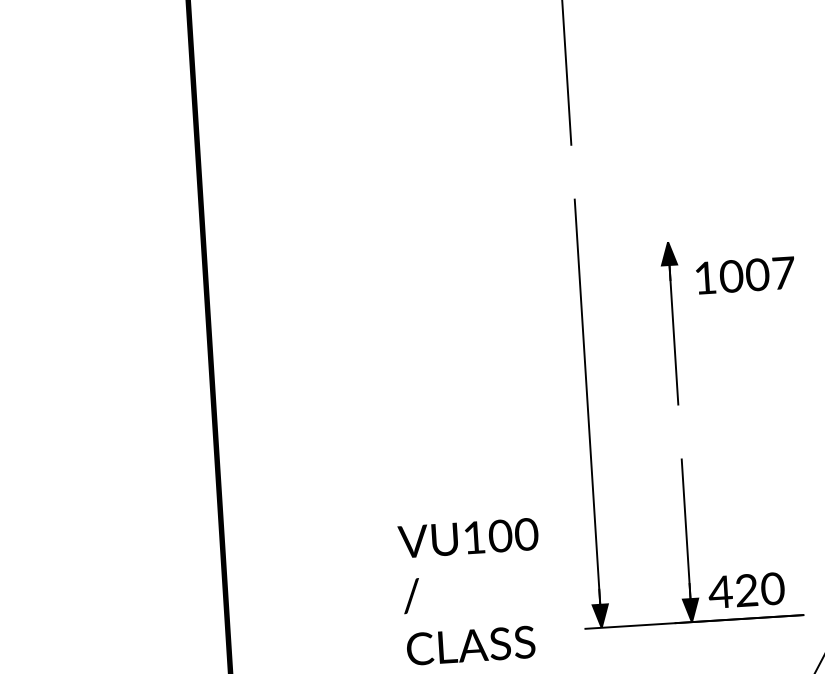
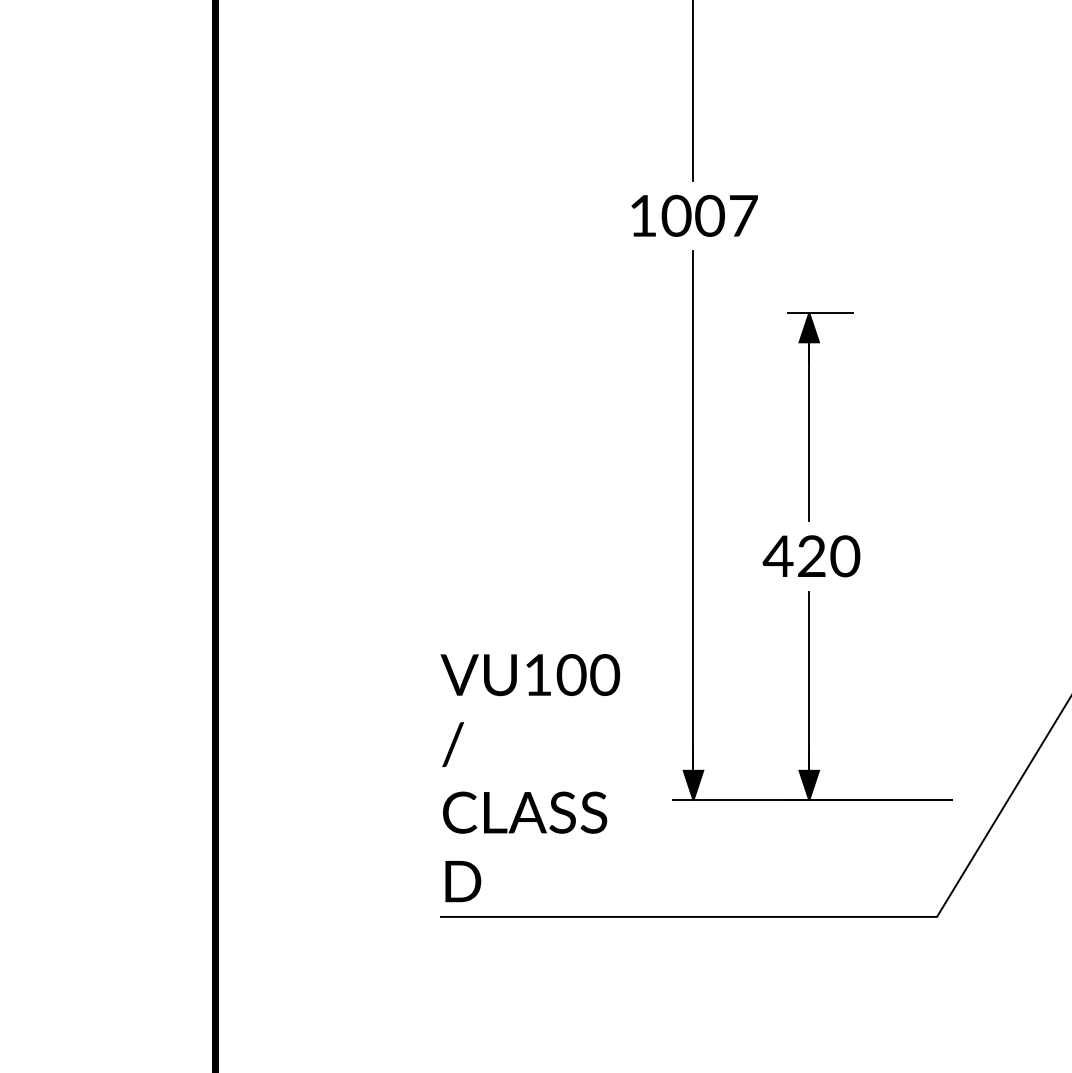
line: (676, 241) -> (820, 313), added
text: (745, 275) -> (694, 215), moved
text: (746, 590) -> (811, 556), moved

